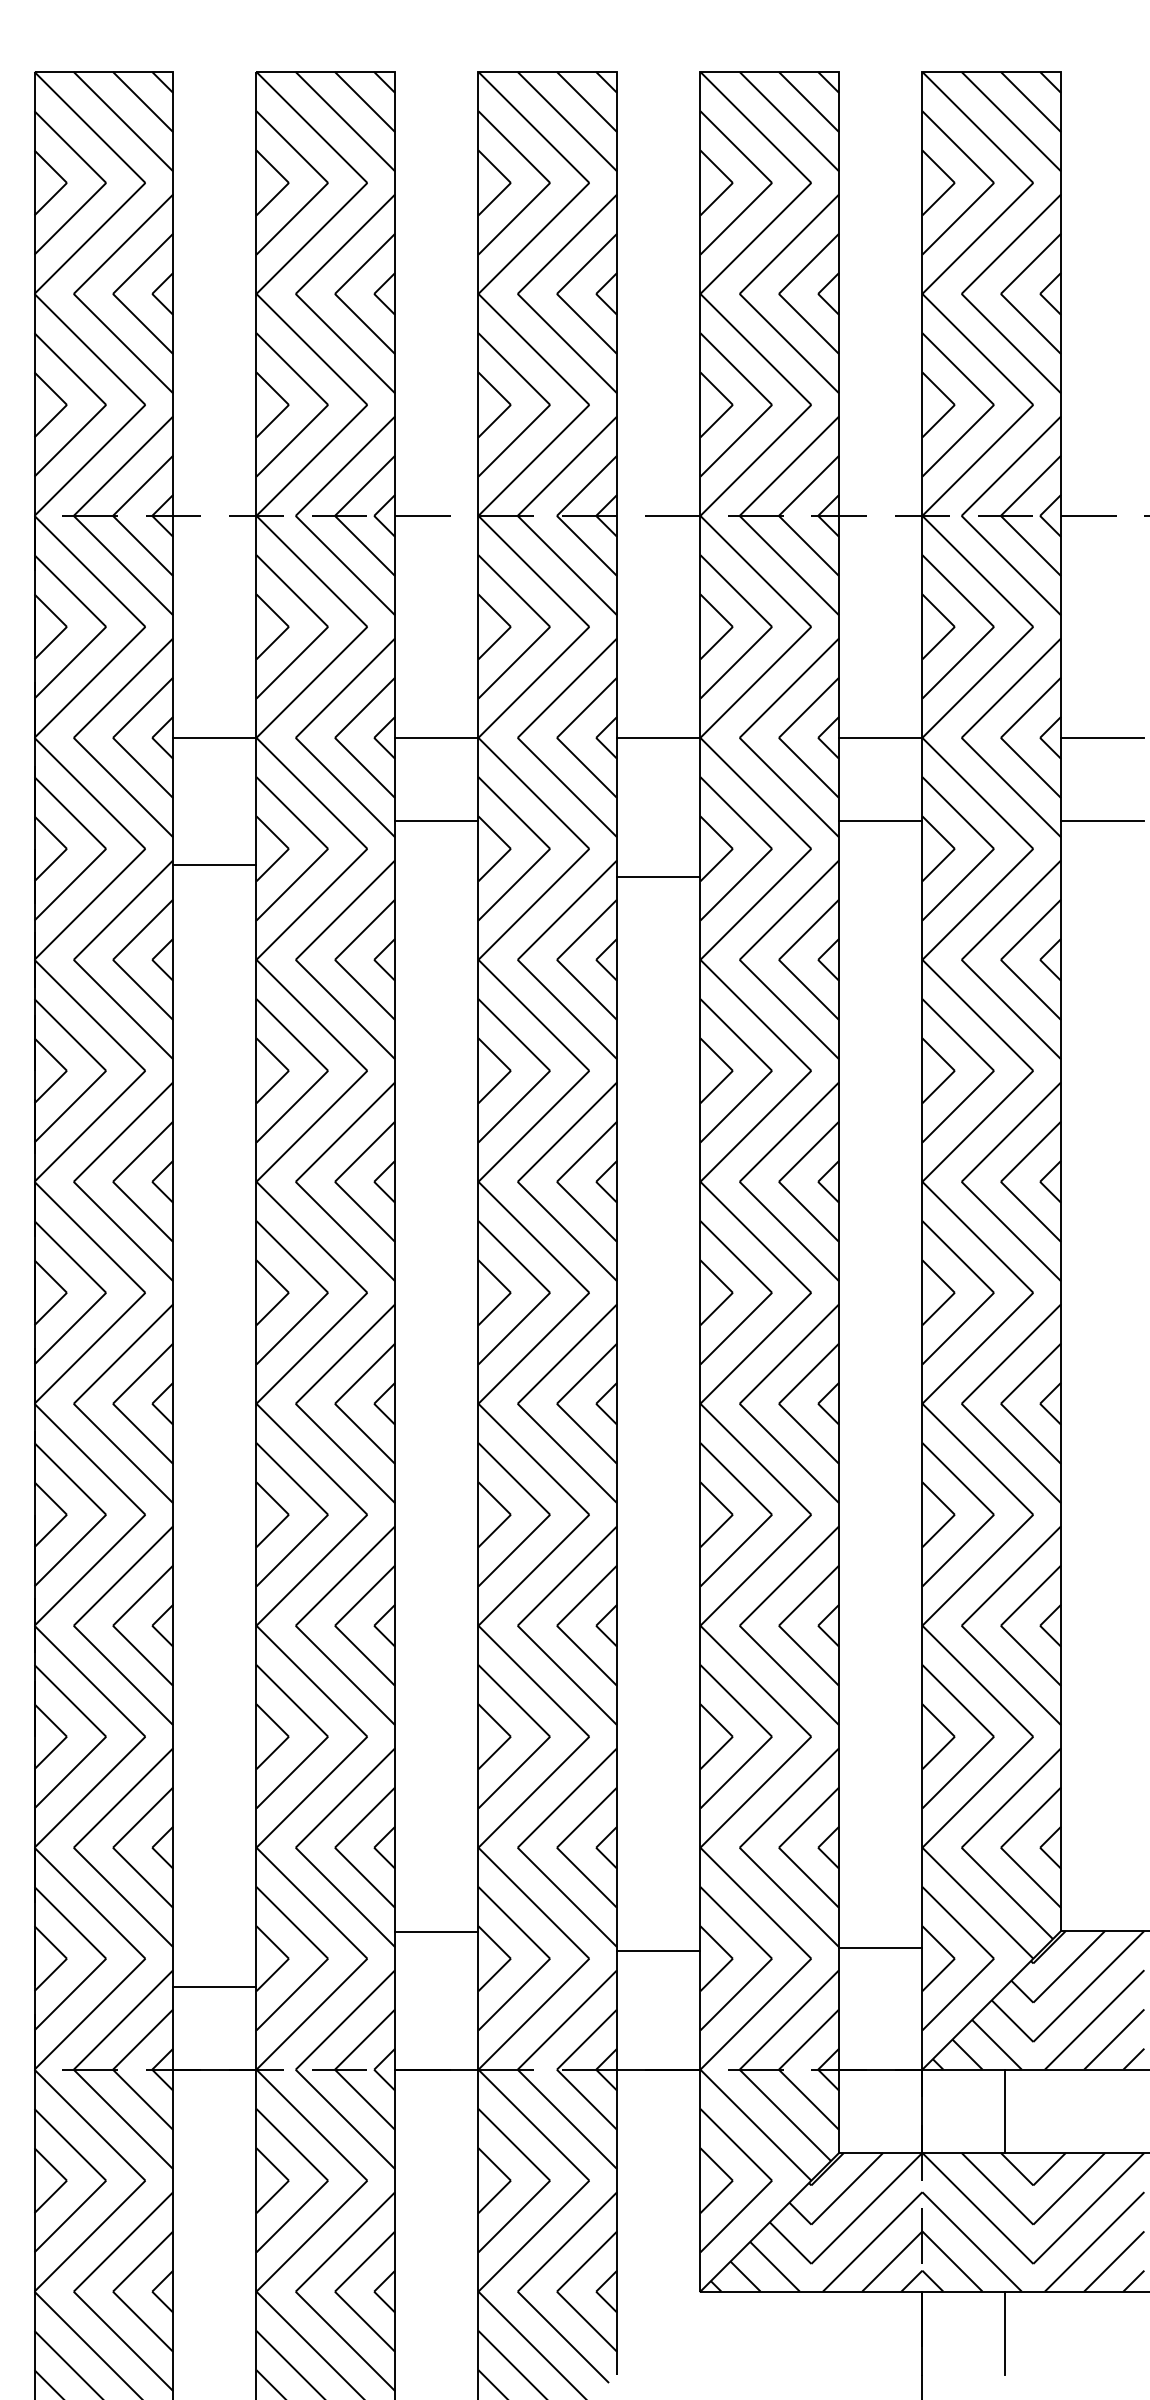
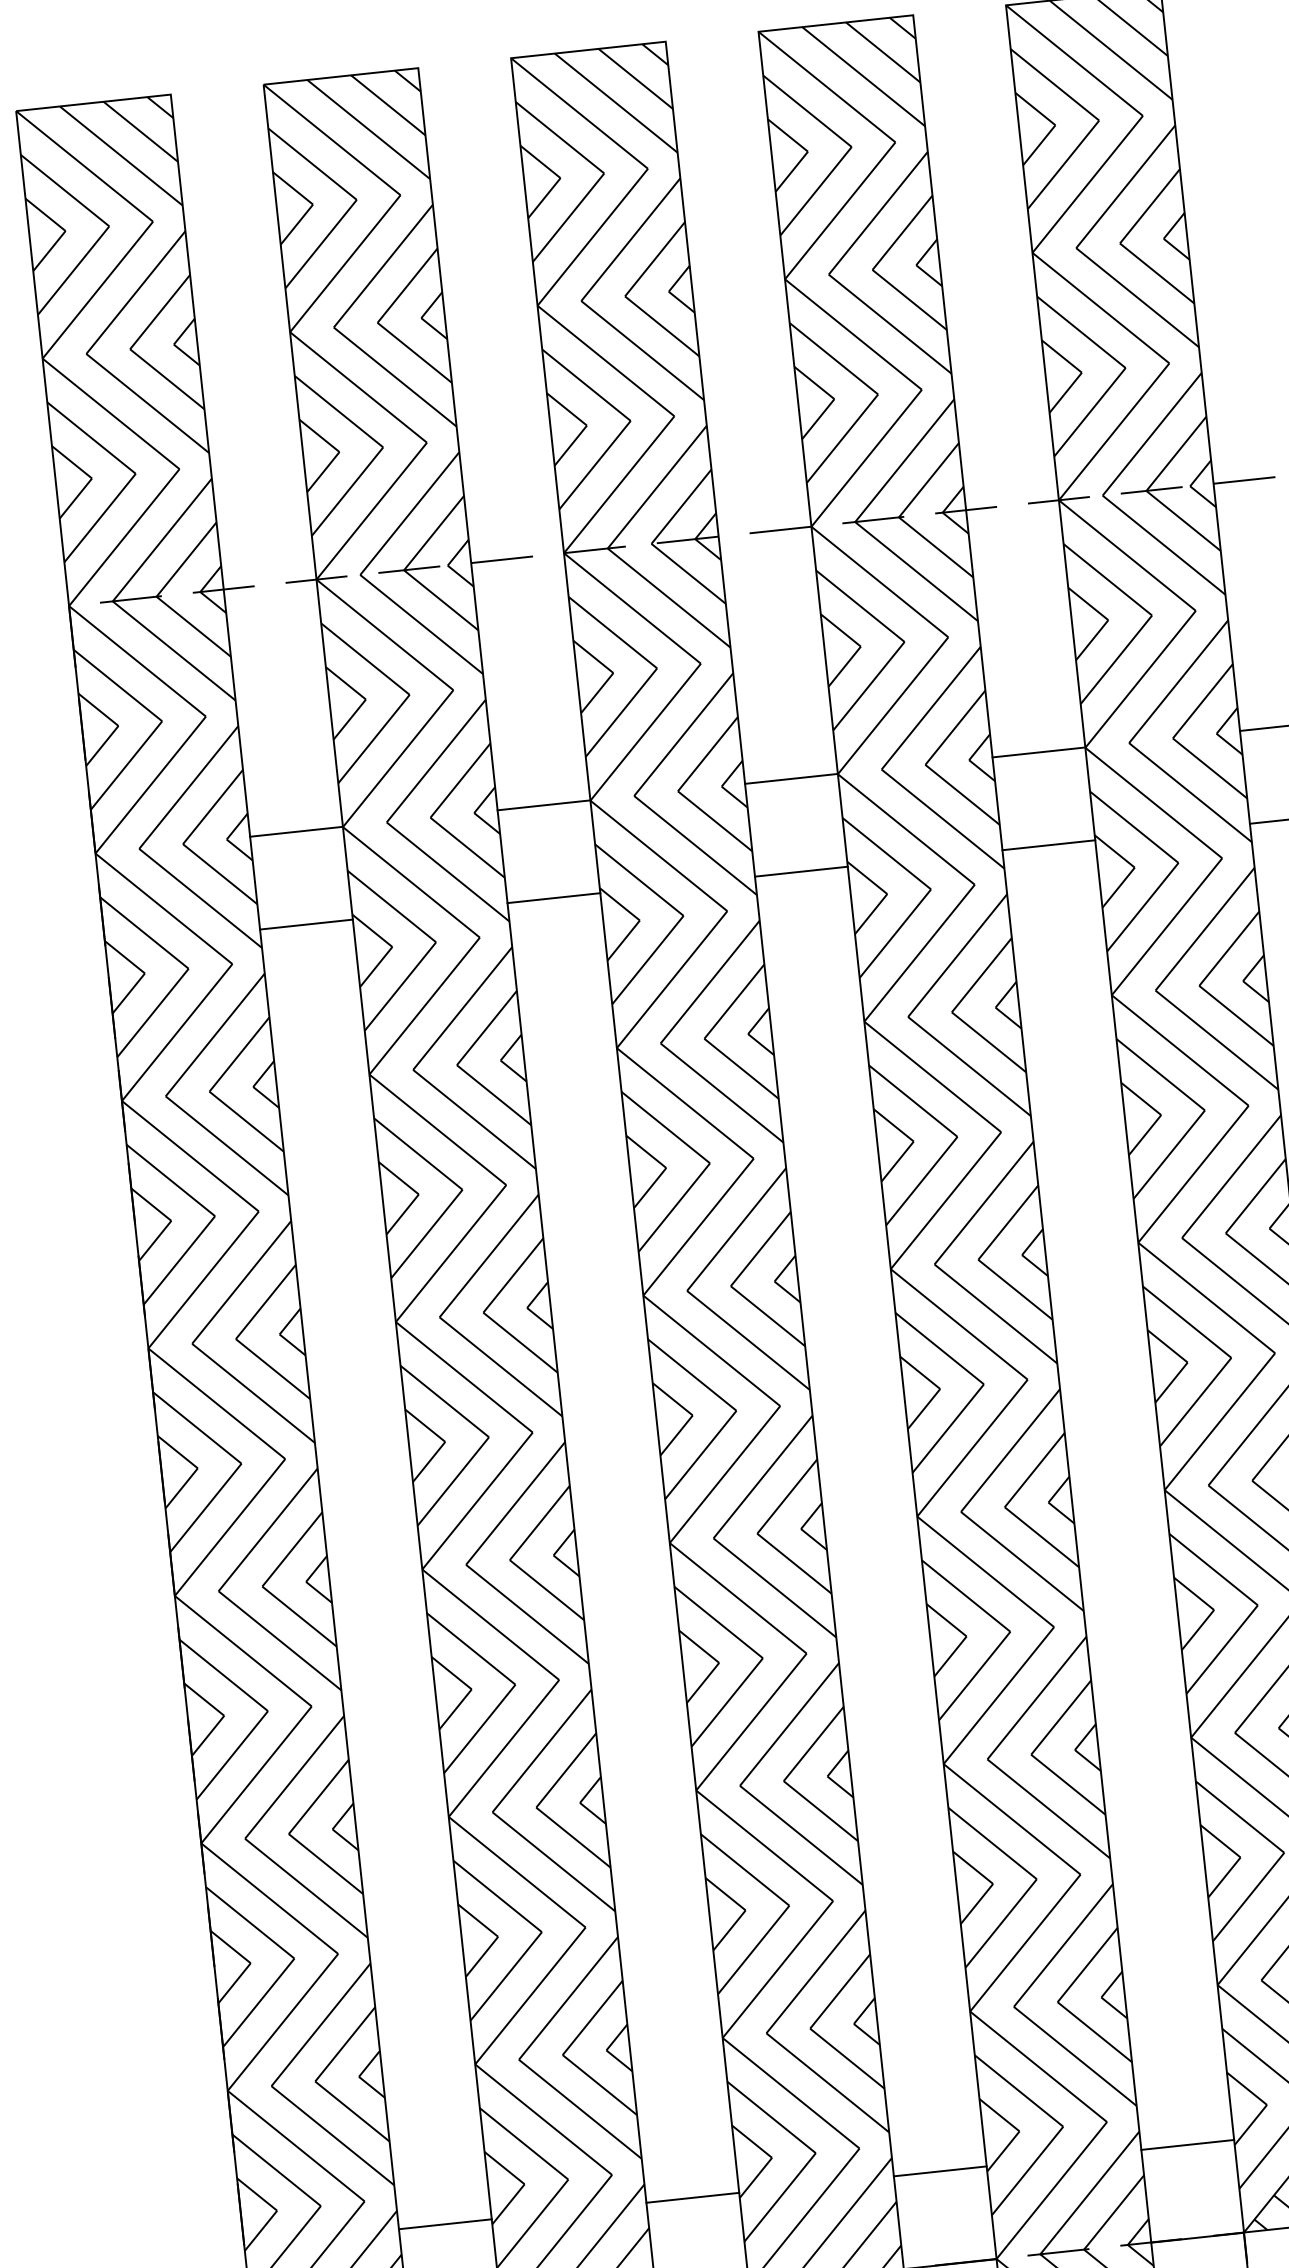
line: (214, 864) -> (306, 924), moved
line: (658, 876) -> (801, 871), moved
line: (436, 1931) -> (692, 2197), moved
line: (880, 1947) -> (1187, 2144), moved
line: (658, 1950) -> (939, 2171), moved

